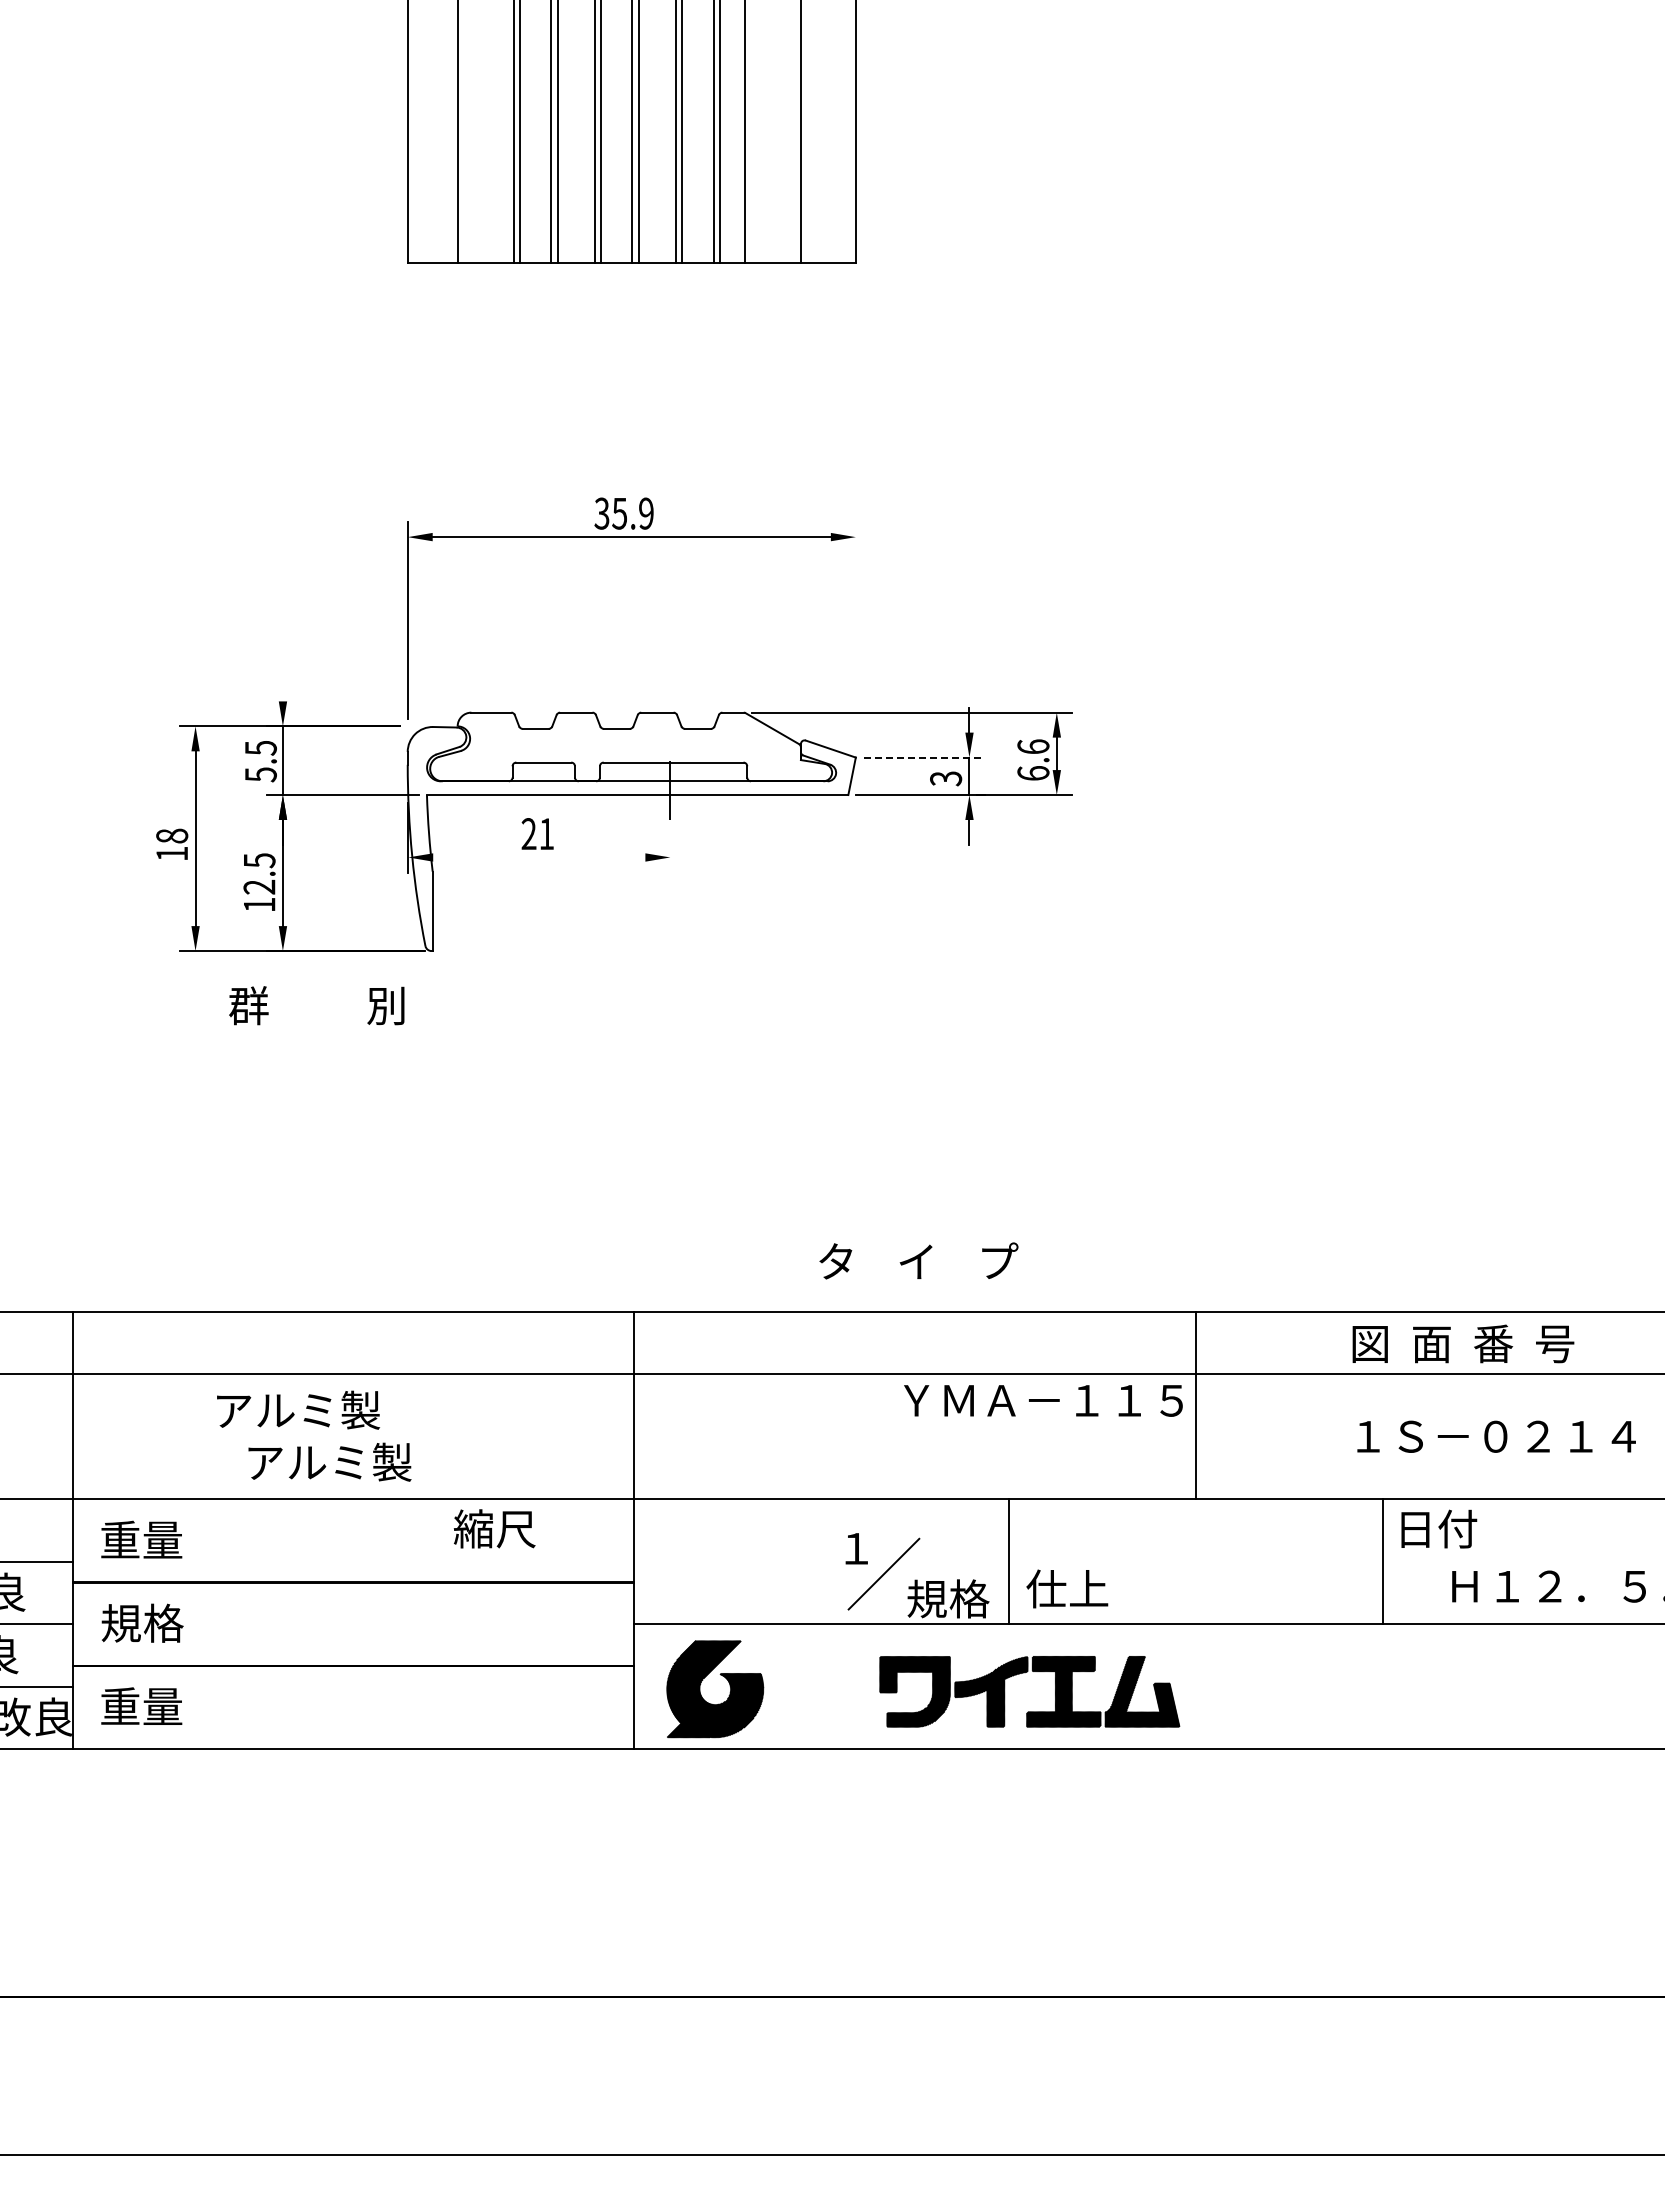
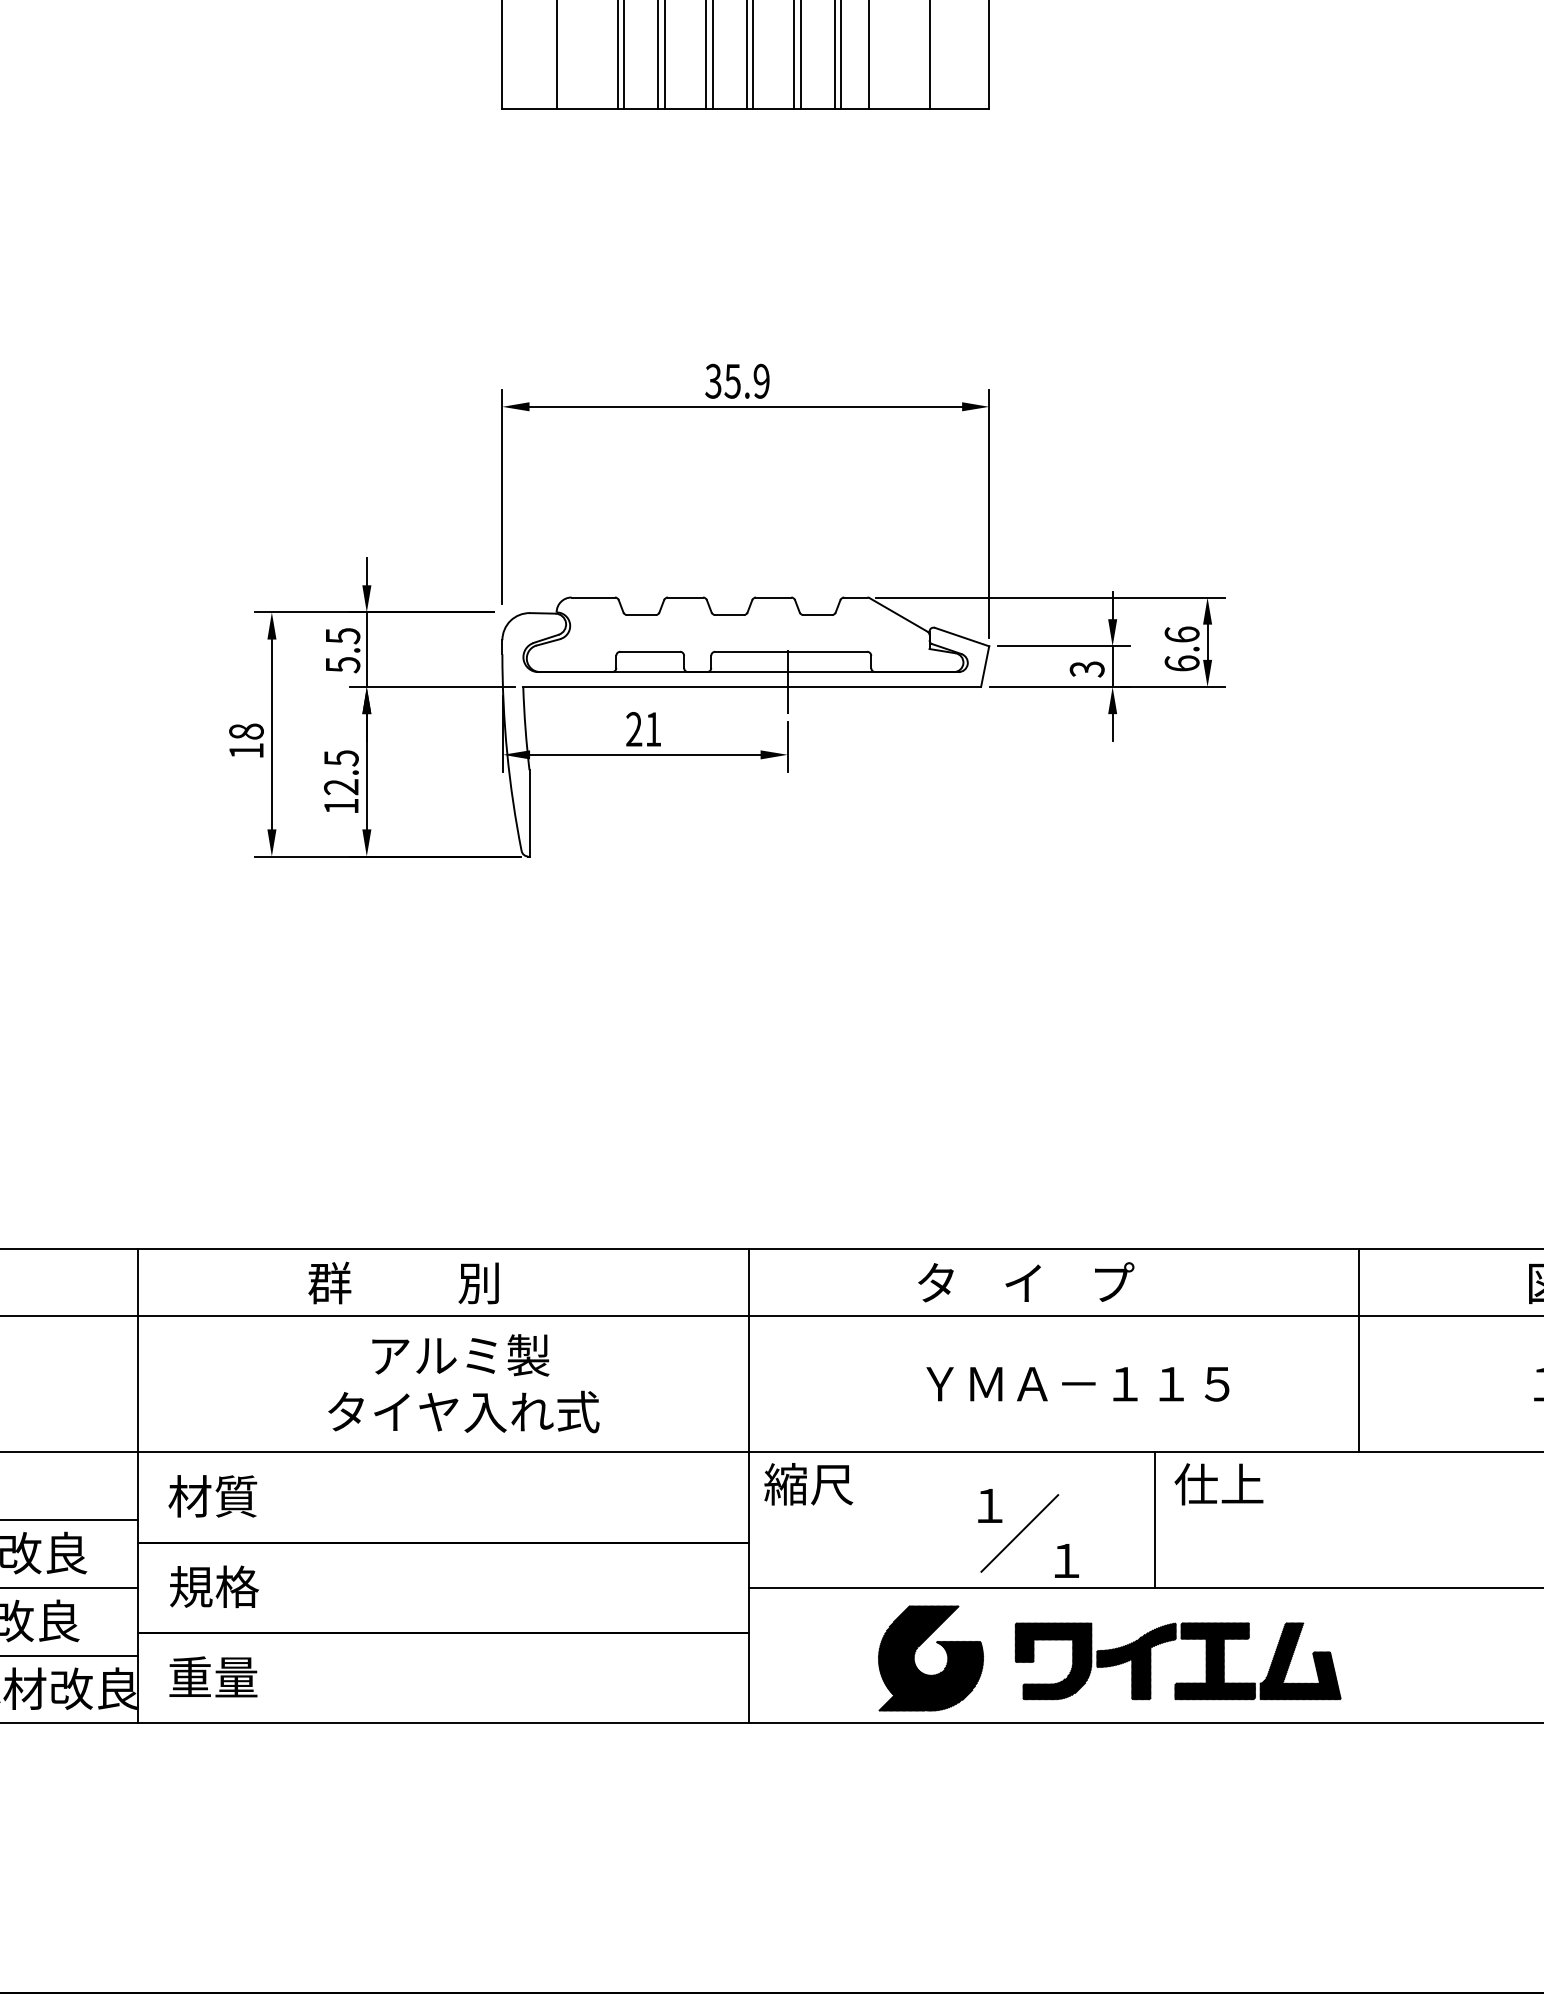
line: (855, 635) -> (988, 513), added
line: (282, 688) -> (366, 571), added
line: (924, 757) -> (1063, 646), dashed -> solid
line: (670, 850) -> (787, 747), added
line: (539, 857) -> (645, 754), added
text: (316, 1005) -> (403, 1282), moved
text: (918, 1260) -> (1025, 1281), moved
text: (1043, 1400) -> (1077, 1383), moved
text: (298, 1409) -> (460, 1354), moved
text: (372, 1461) -> (464, 1411), アルミ製 -> タイヤ入れ式
text: (494, 1528) -> (808, 1483), moved
text: (141, 1539) -> (213, 1495), 重量 -> 材質
text: (1067, 1588) -> (1219, 1483), moved
text: (948, 1598) -> (1089, 1559), 規格 -> １
part: (729, 1686) -> (946, 1655), moved

